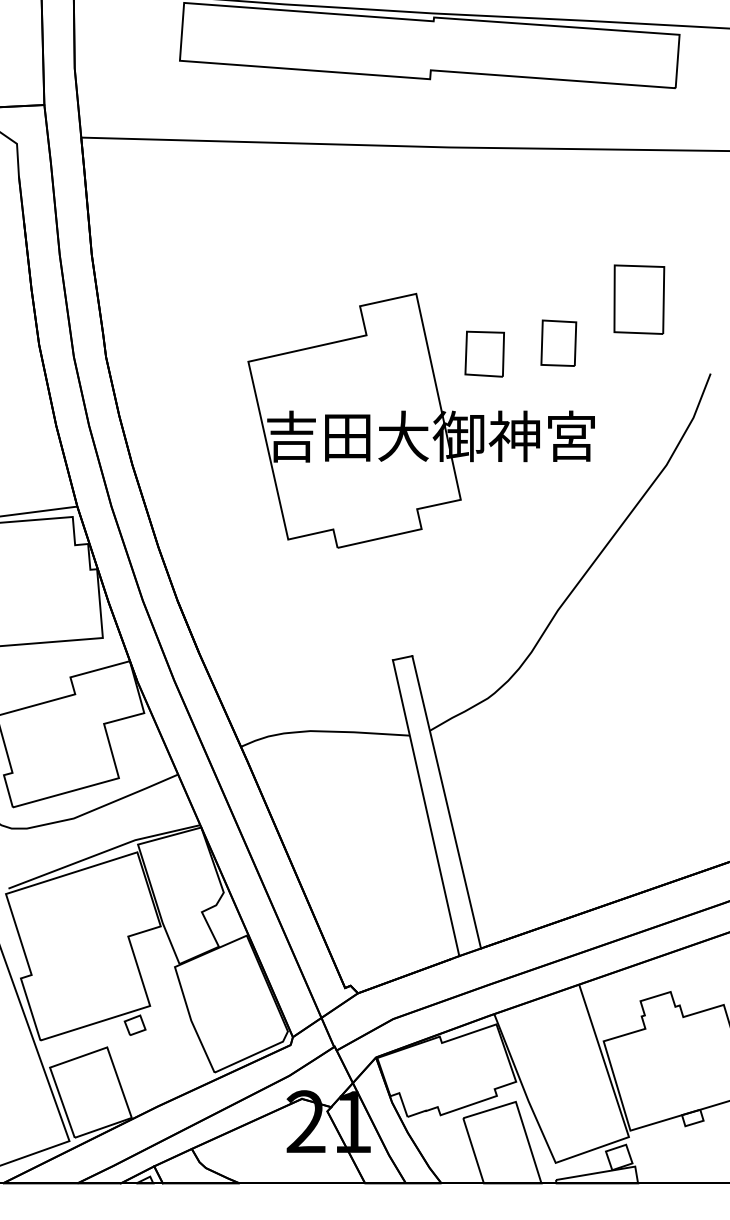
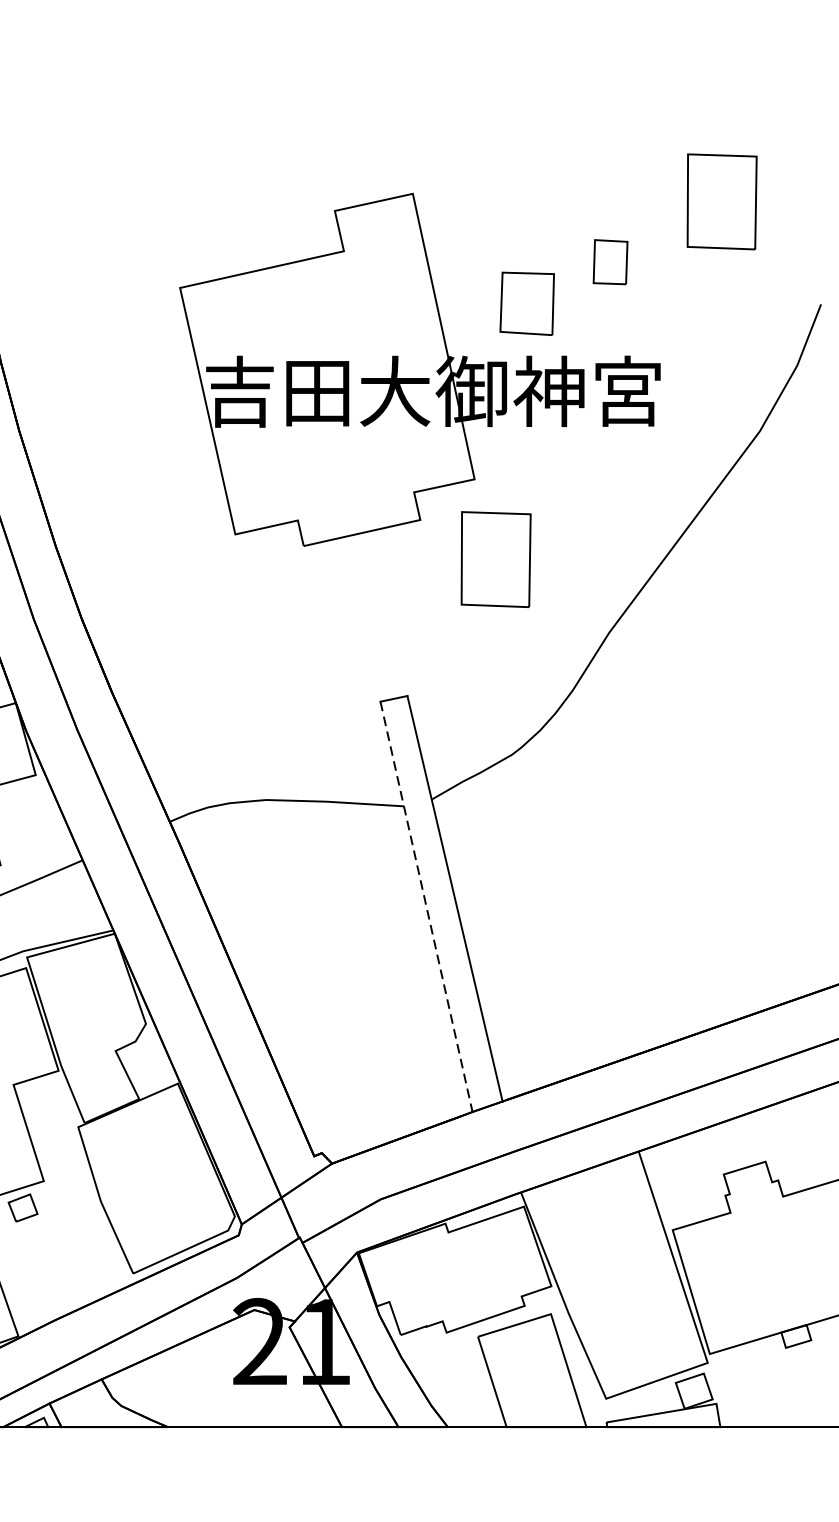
part: (558, 342) -> (610, 261), size x0.7
part: (484, 353) -> (526, 302), moved
part: (476, 557) -> (496, 559), added
line: (426, 808) -> (427, 907), solid -> dashed

